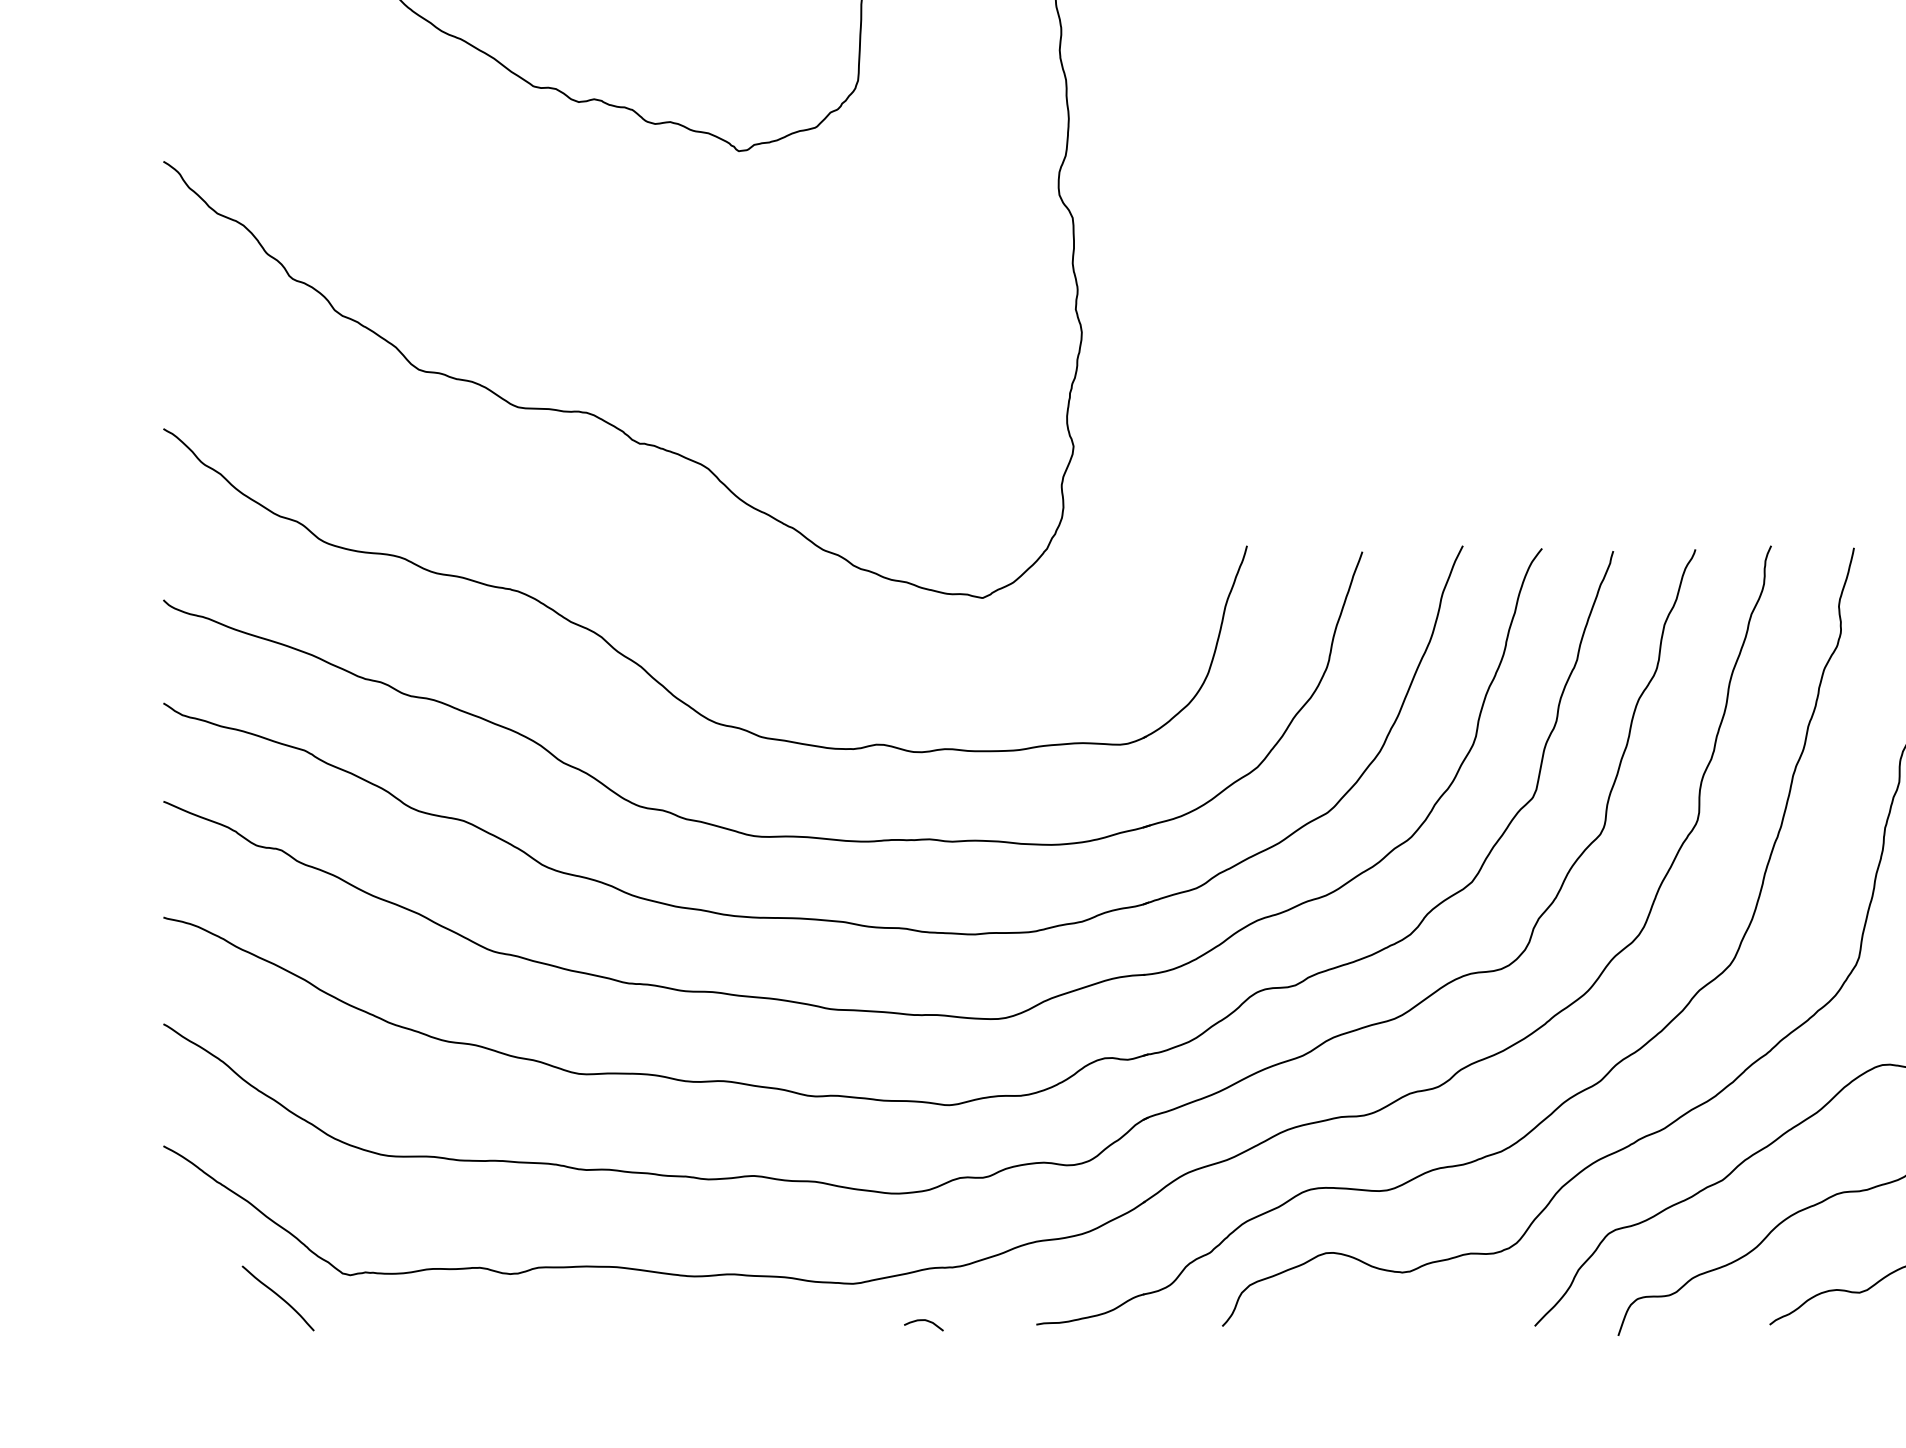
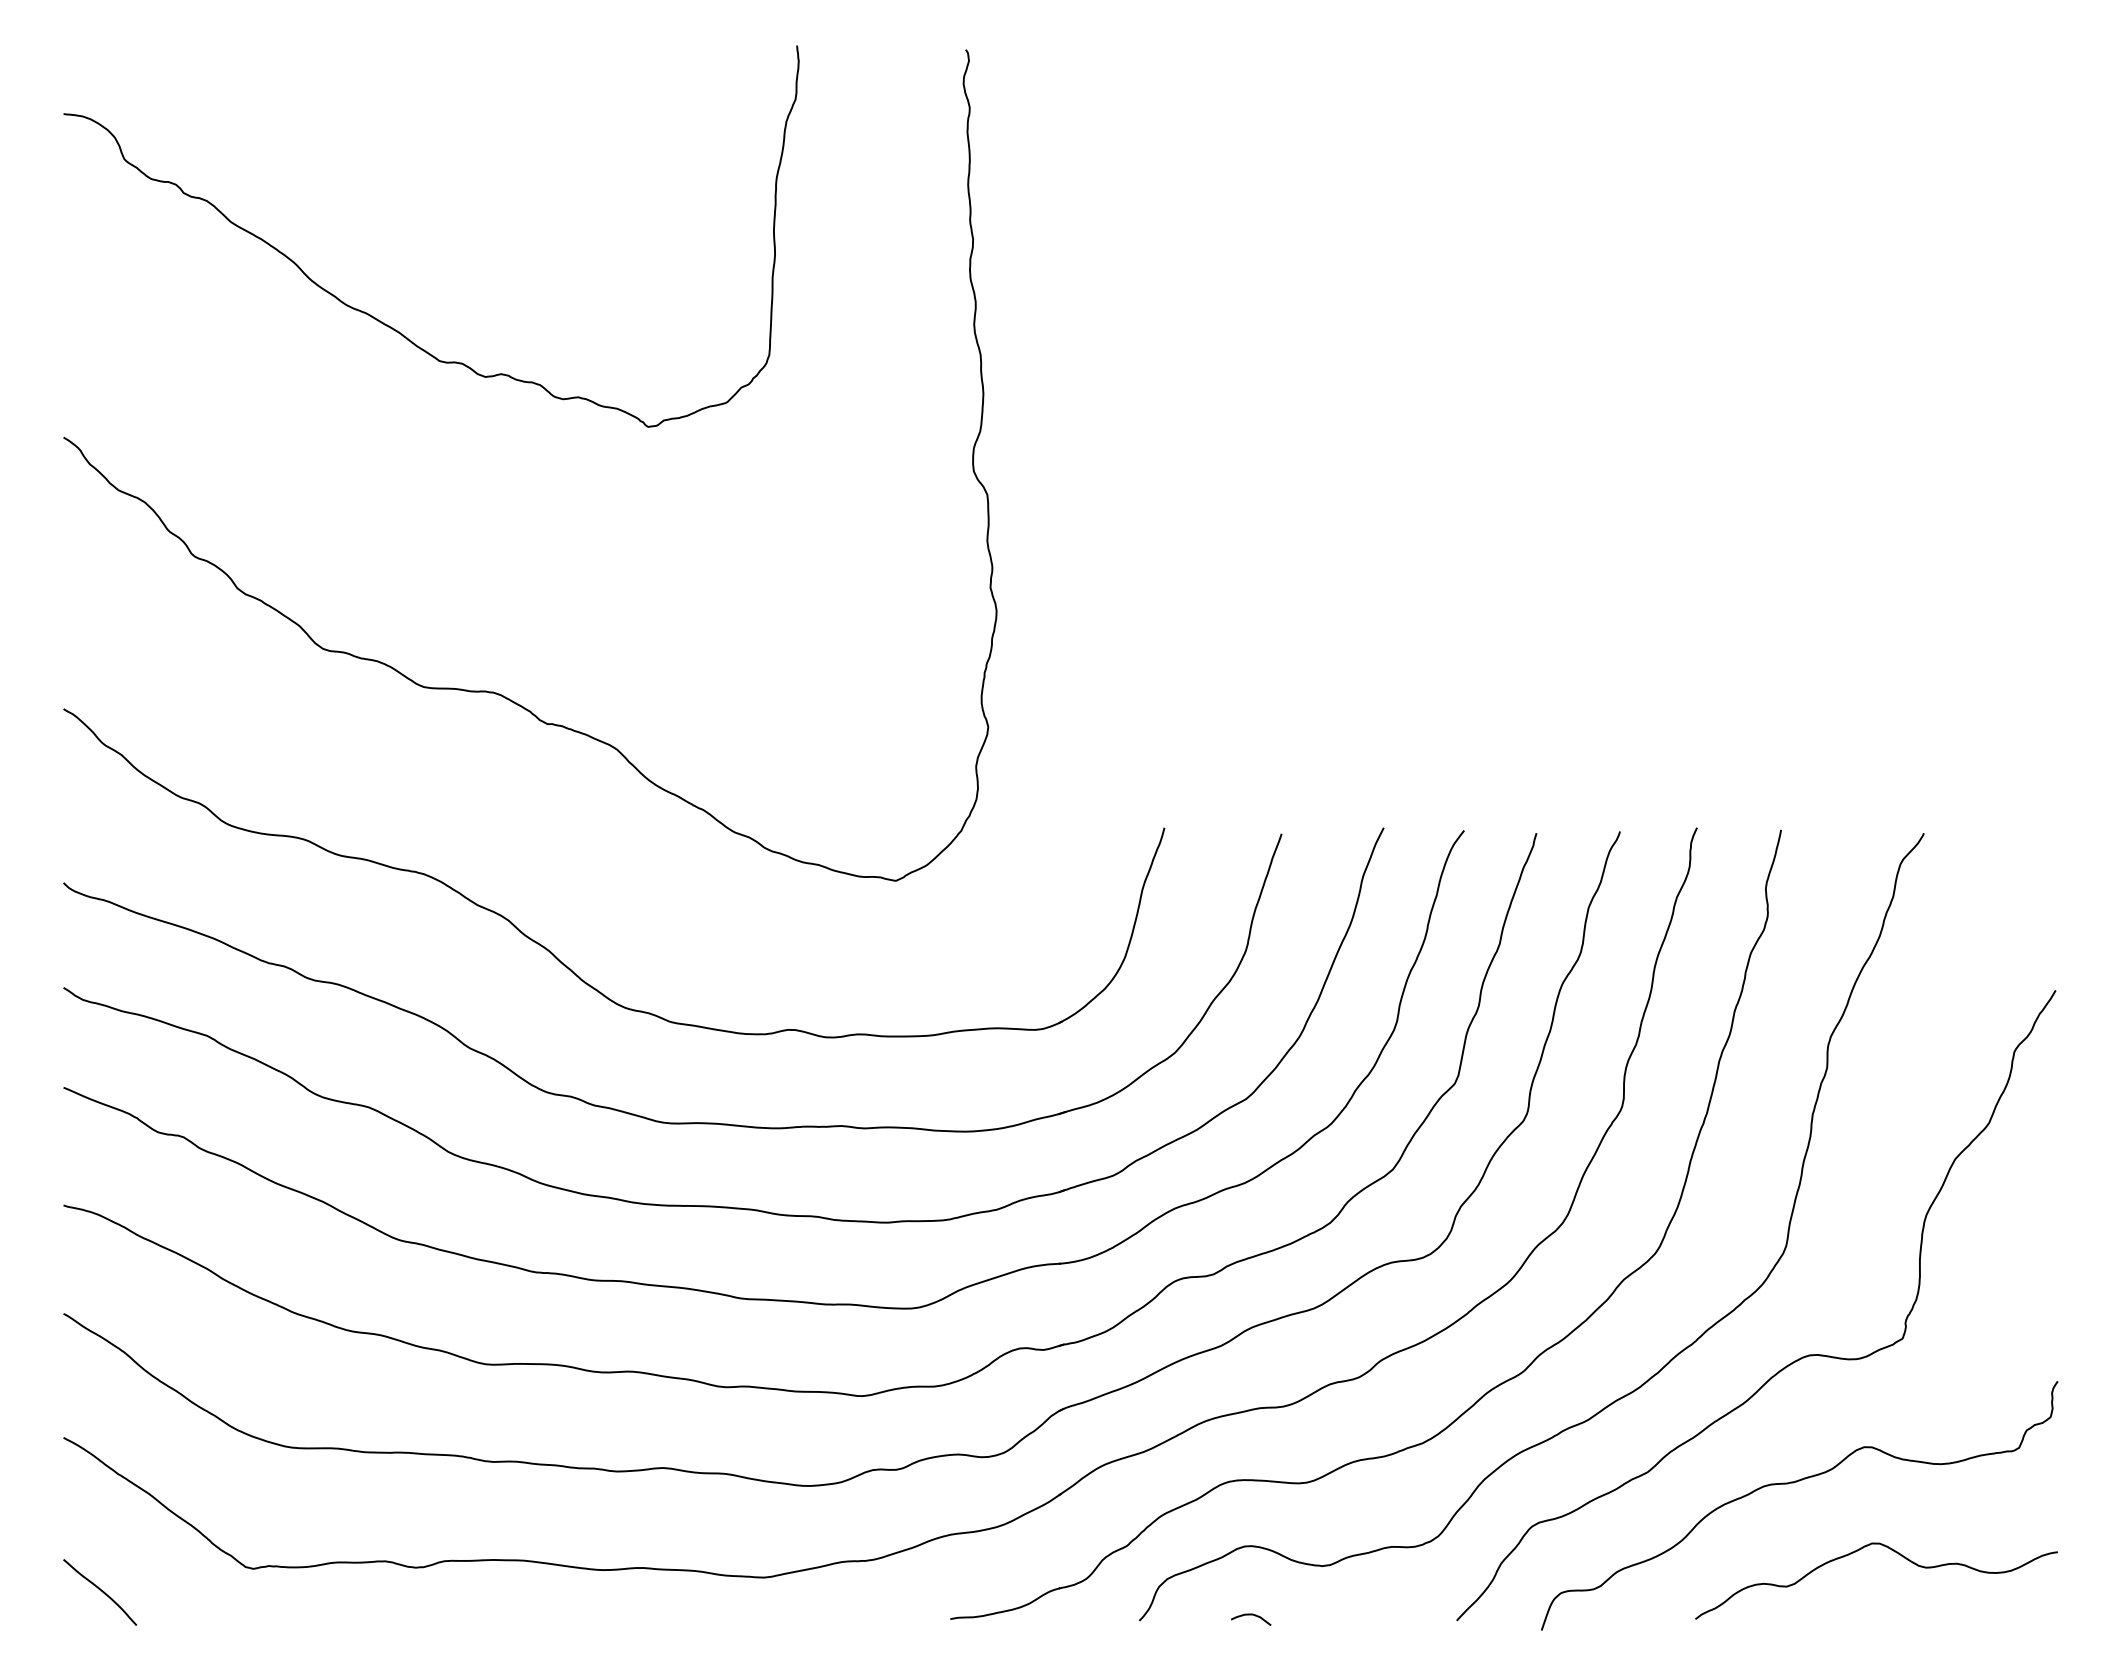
curve: (279, 1297) -> (101, 1591), moved
curve: (924, 1321) -> (1251, 1615), moved

